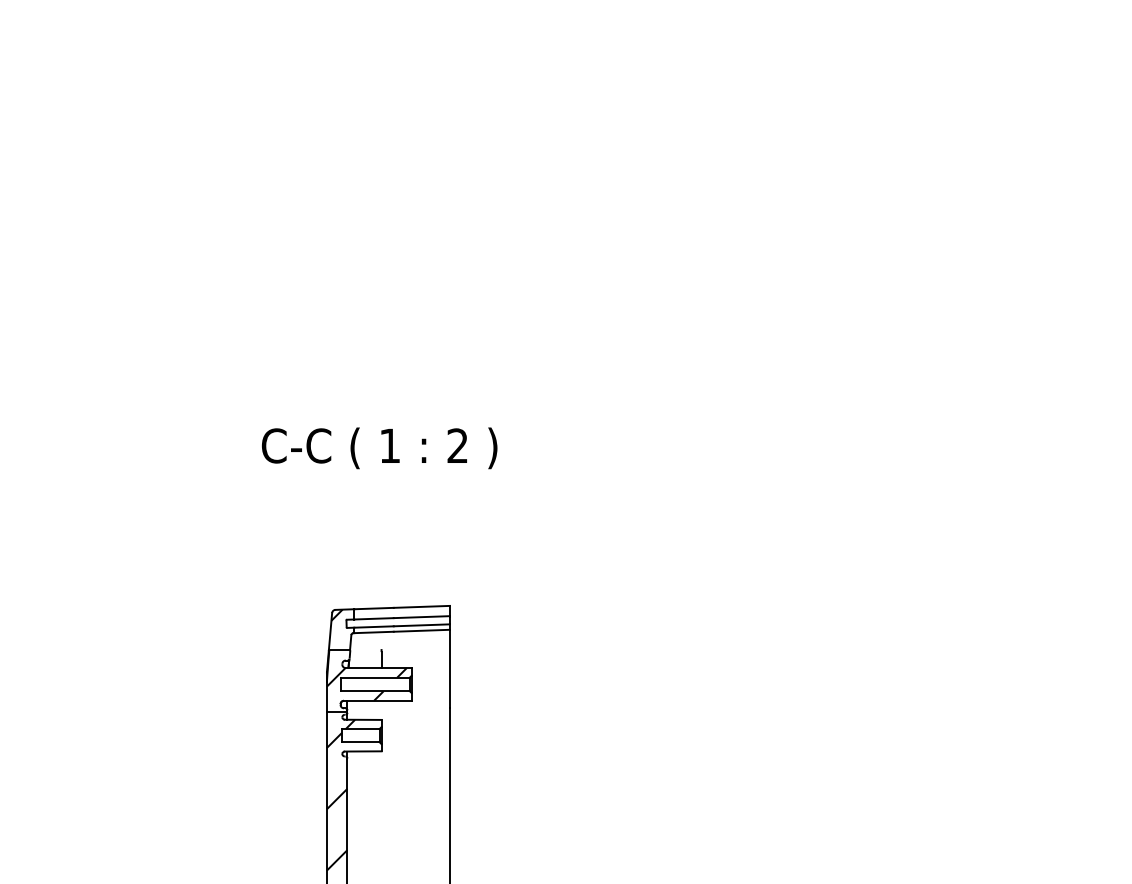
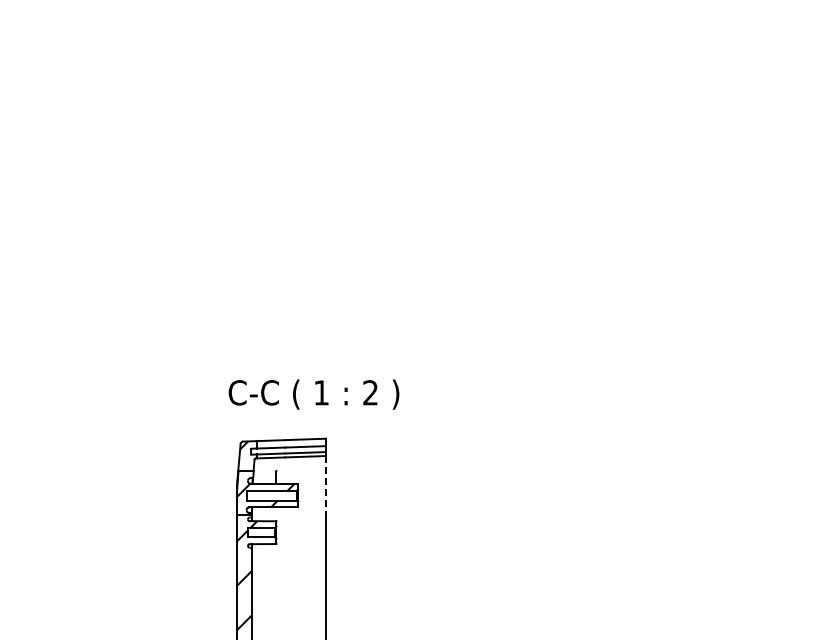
text: (378, 448) -> (313, 394), moved
line: (449, 669) -> (325, 484), solid -> dashed

